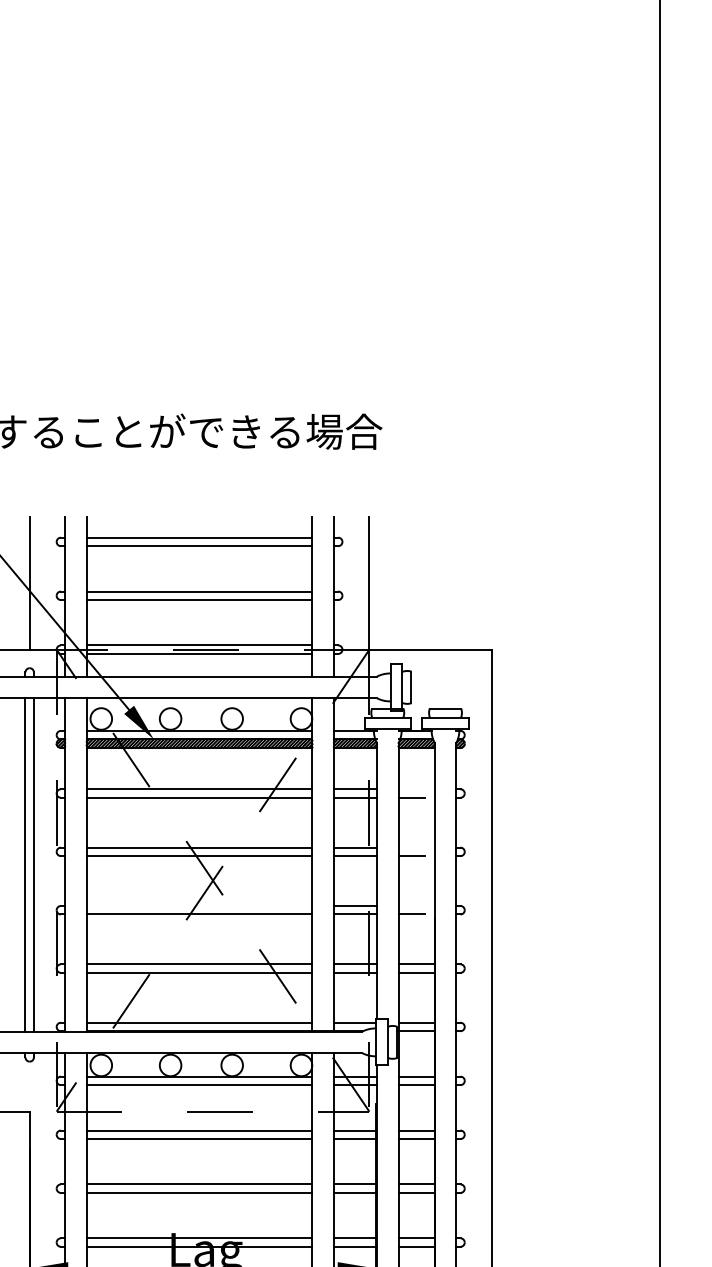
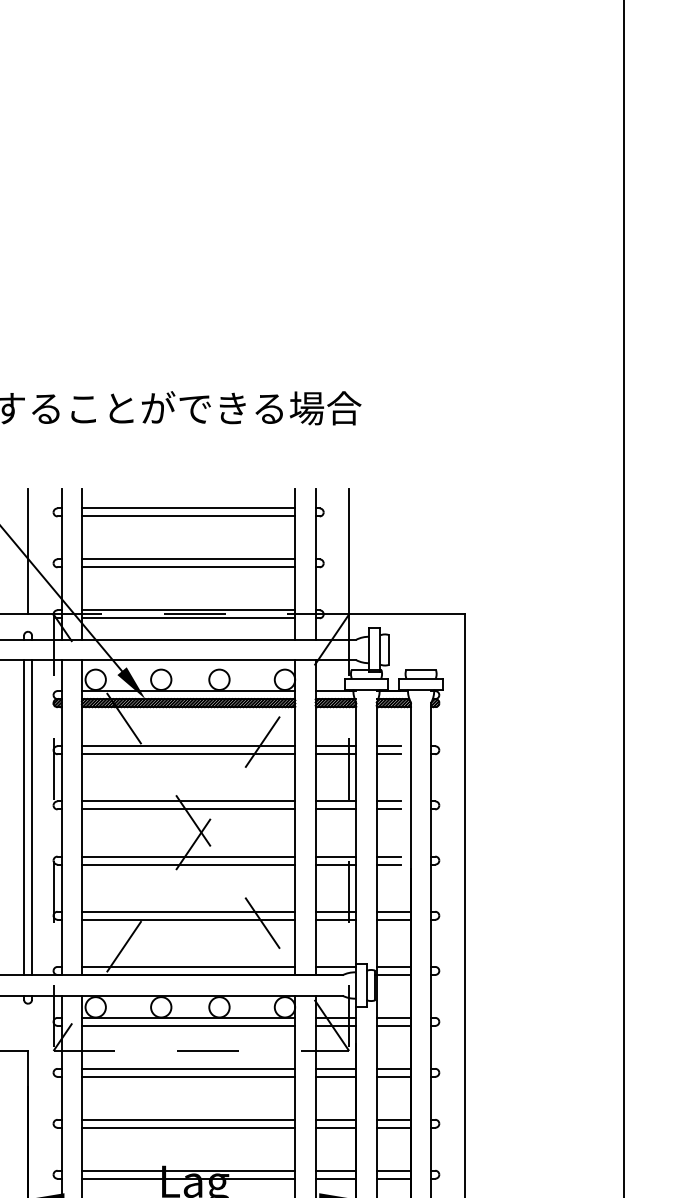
line: (411, 789) -> (388, 746), added
line: (411, 847) -> (388, 801), added
line: (199, 905) -> (188, 856), added
line: (411, 905) -> (388, 856), added

